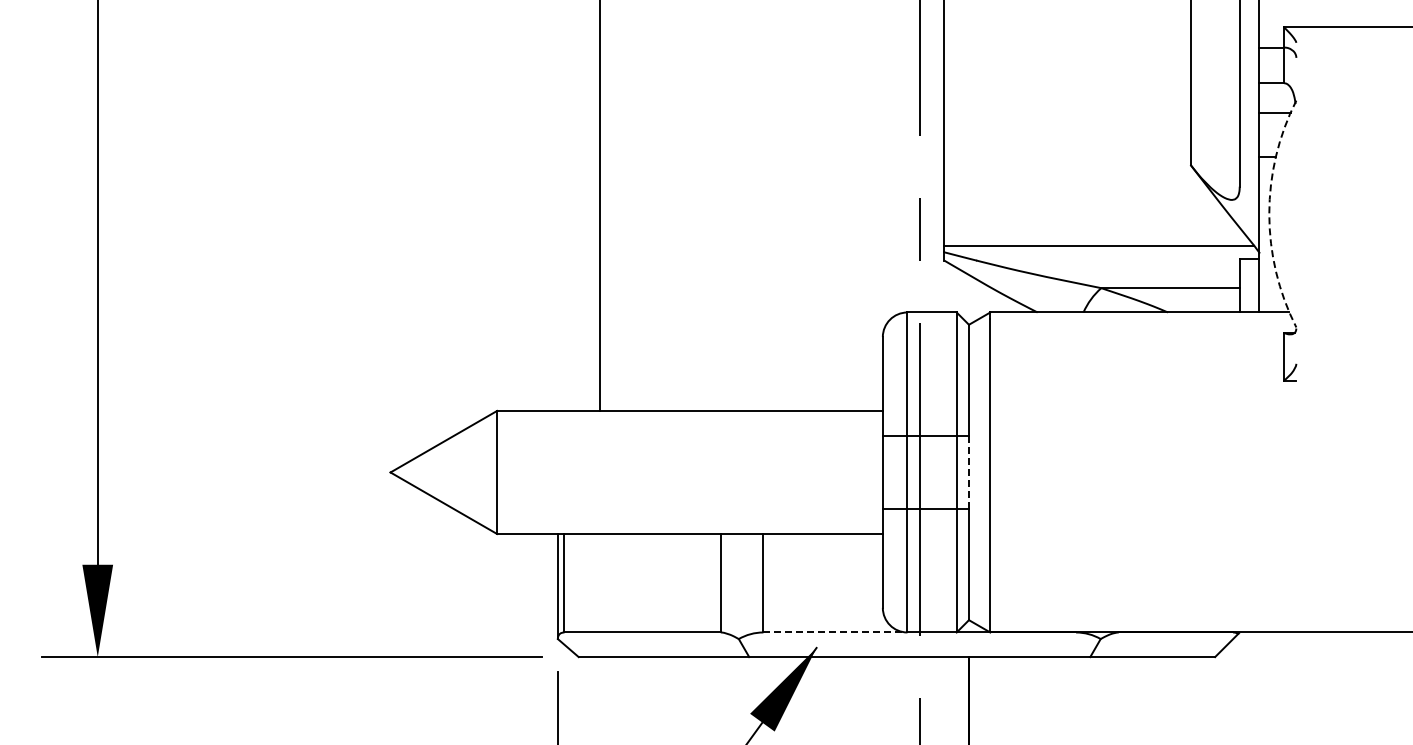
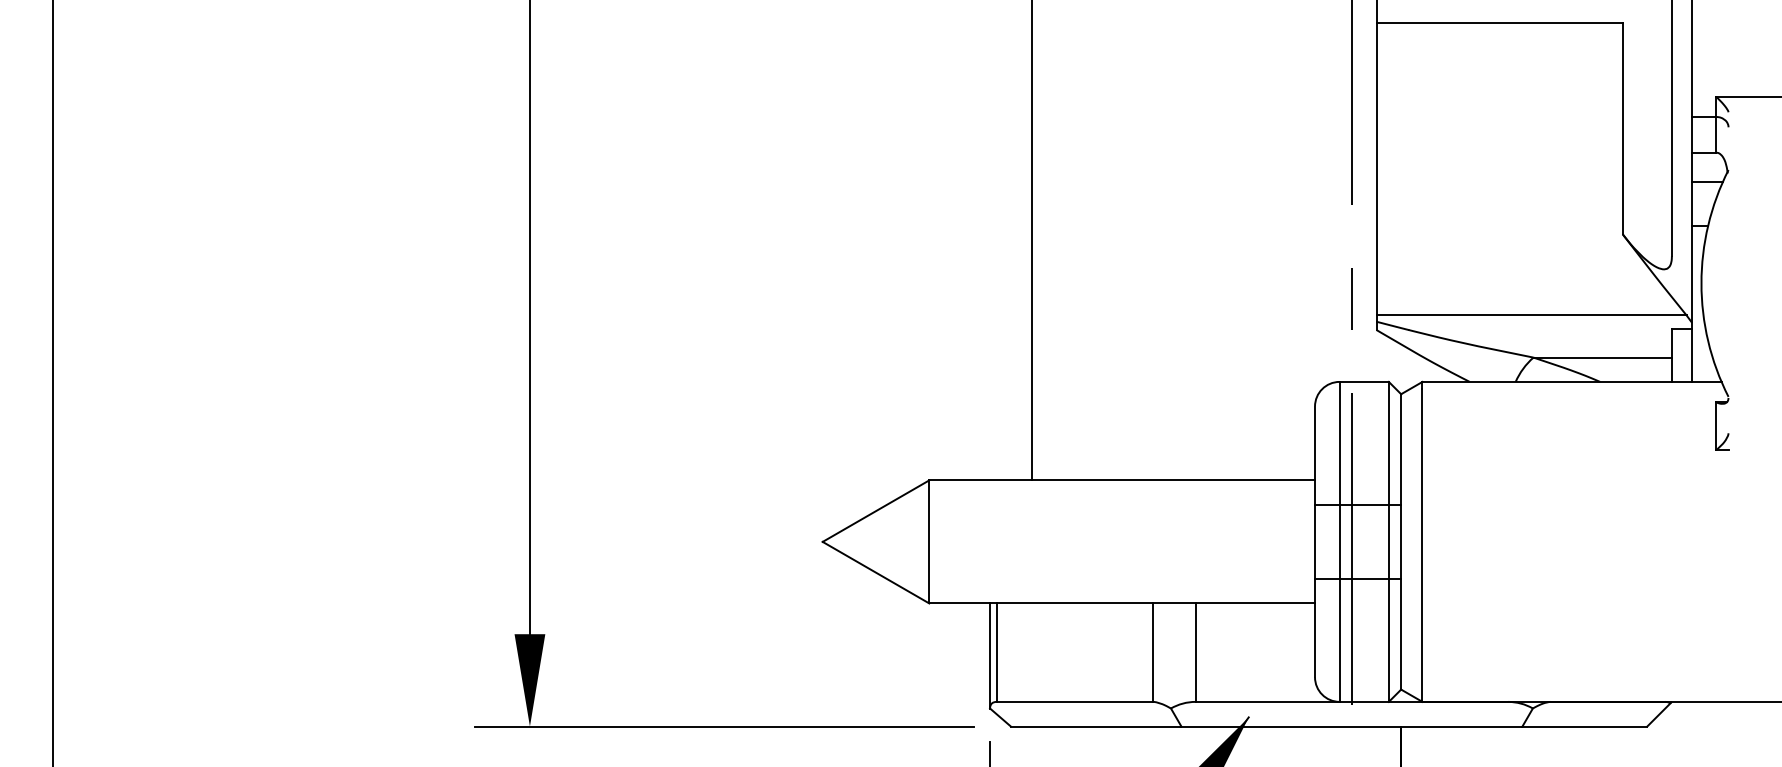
arc: (1269, 214) -> (1701, 283), dashed -> solid
line: (969, 472) -> (1401, 541), dashed -> solid
line: (836, 632) -> (1268, 701), dashed -> solid

